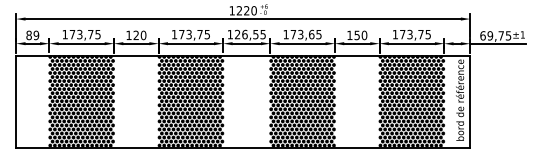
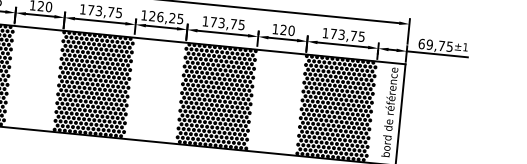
text: (255, 34) -> (172, 18), 126,55 -> 126,25
text: (311, 34) -> (233, 24), 173,65 -> 173,75
text: (356, 35) -> (282, 30), 150 -> 120

